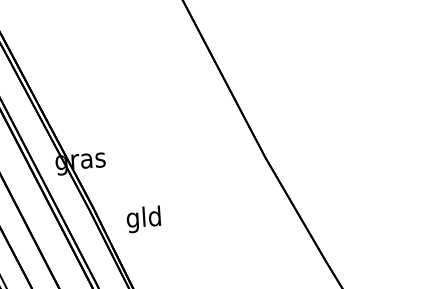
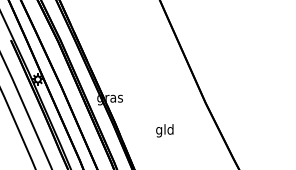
text: (143, 218) -> (164, 130), moved

